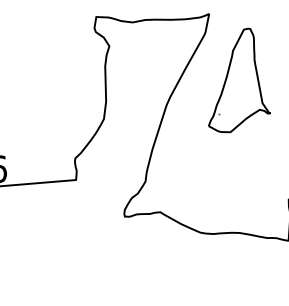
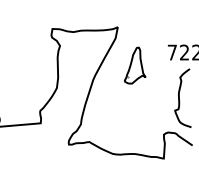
part: (237, 80) -> (134, 65), size x0.6

